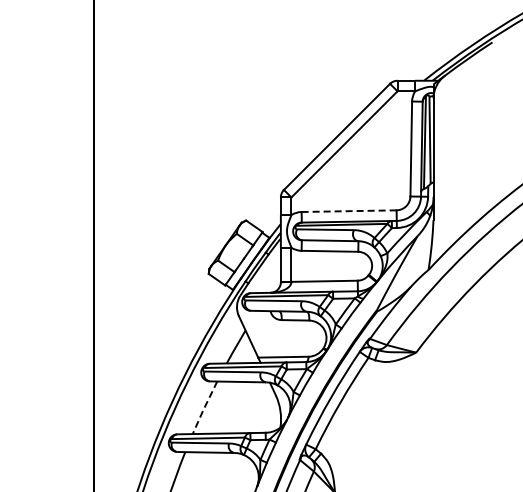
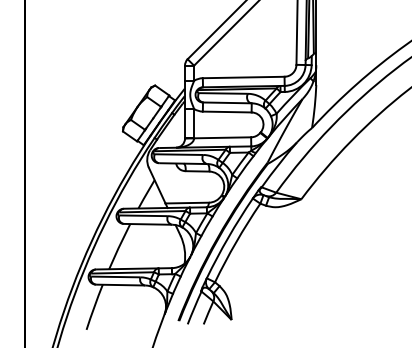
line: (349, 211) -> (244, 77), dashed -> solid
line: (204, 408) -> (119, 247), dashed -> solid

